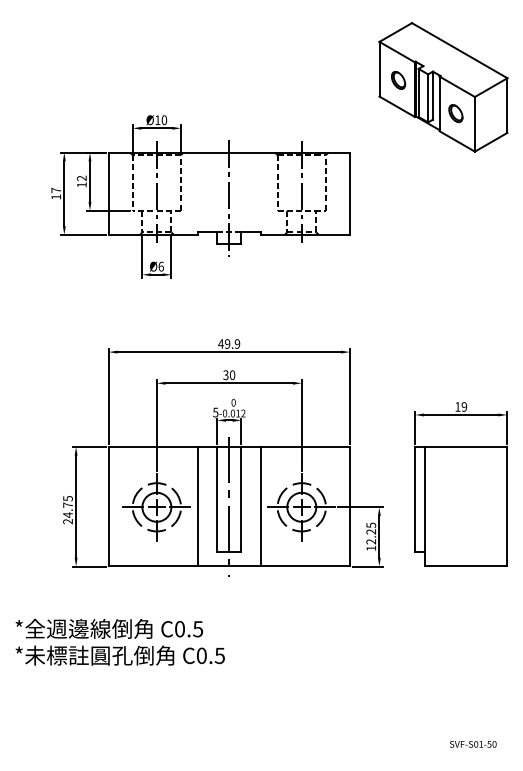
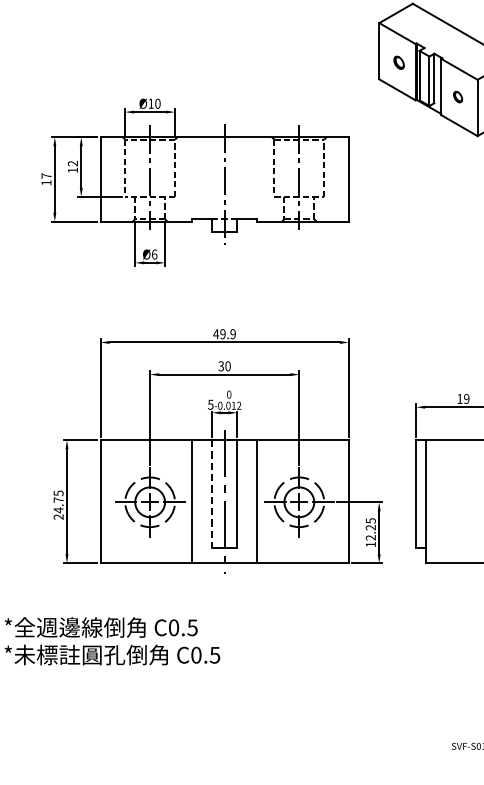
part: (398, 80) -> (398, 62), size x0.7
part: (455, 113) -> (457, 96), size x0.6
line: (217, 499) -> (212, 494), solid -> dashed

